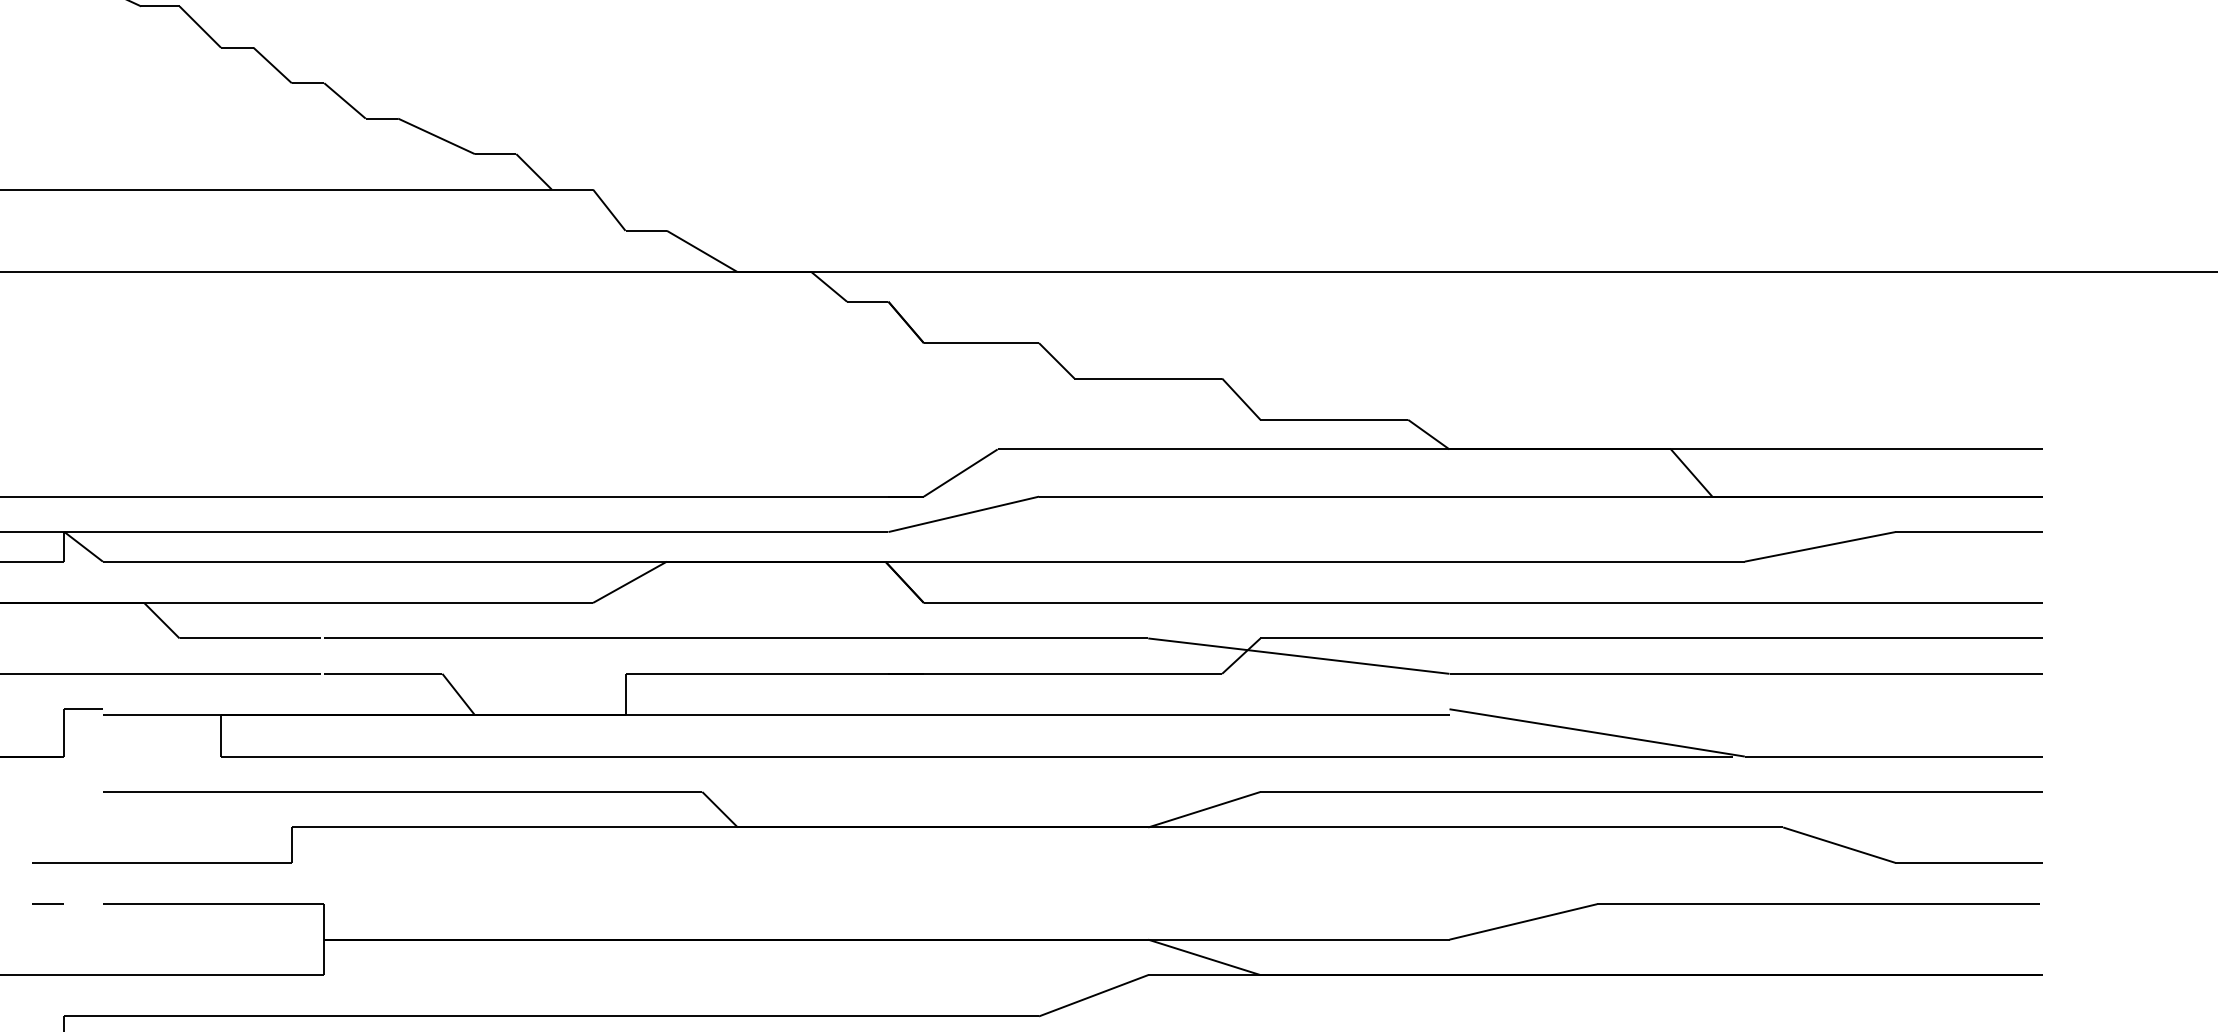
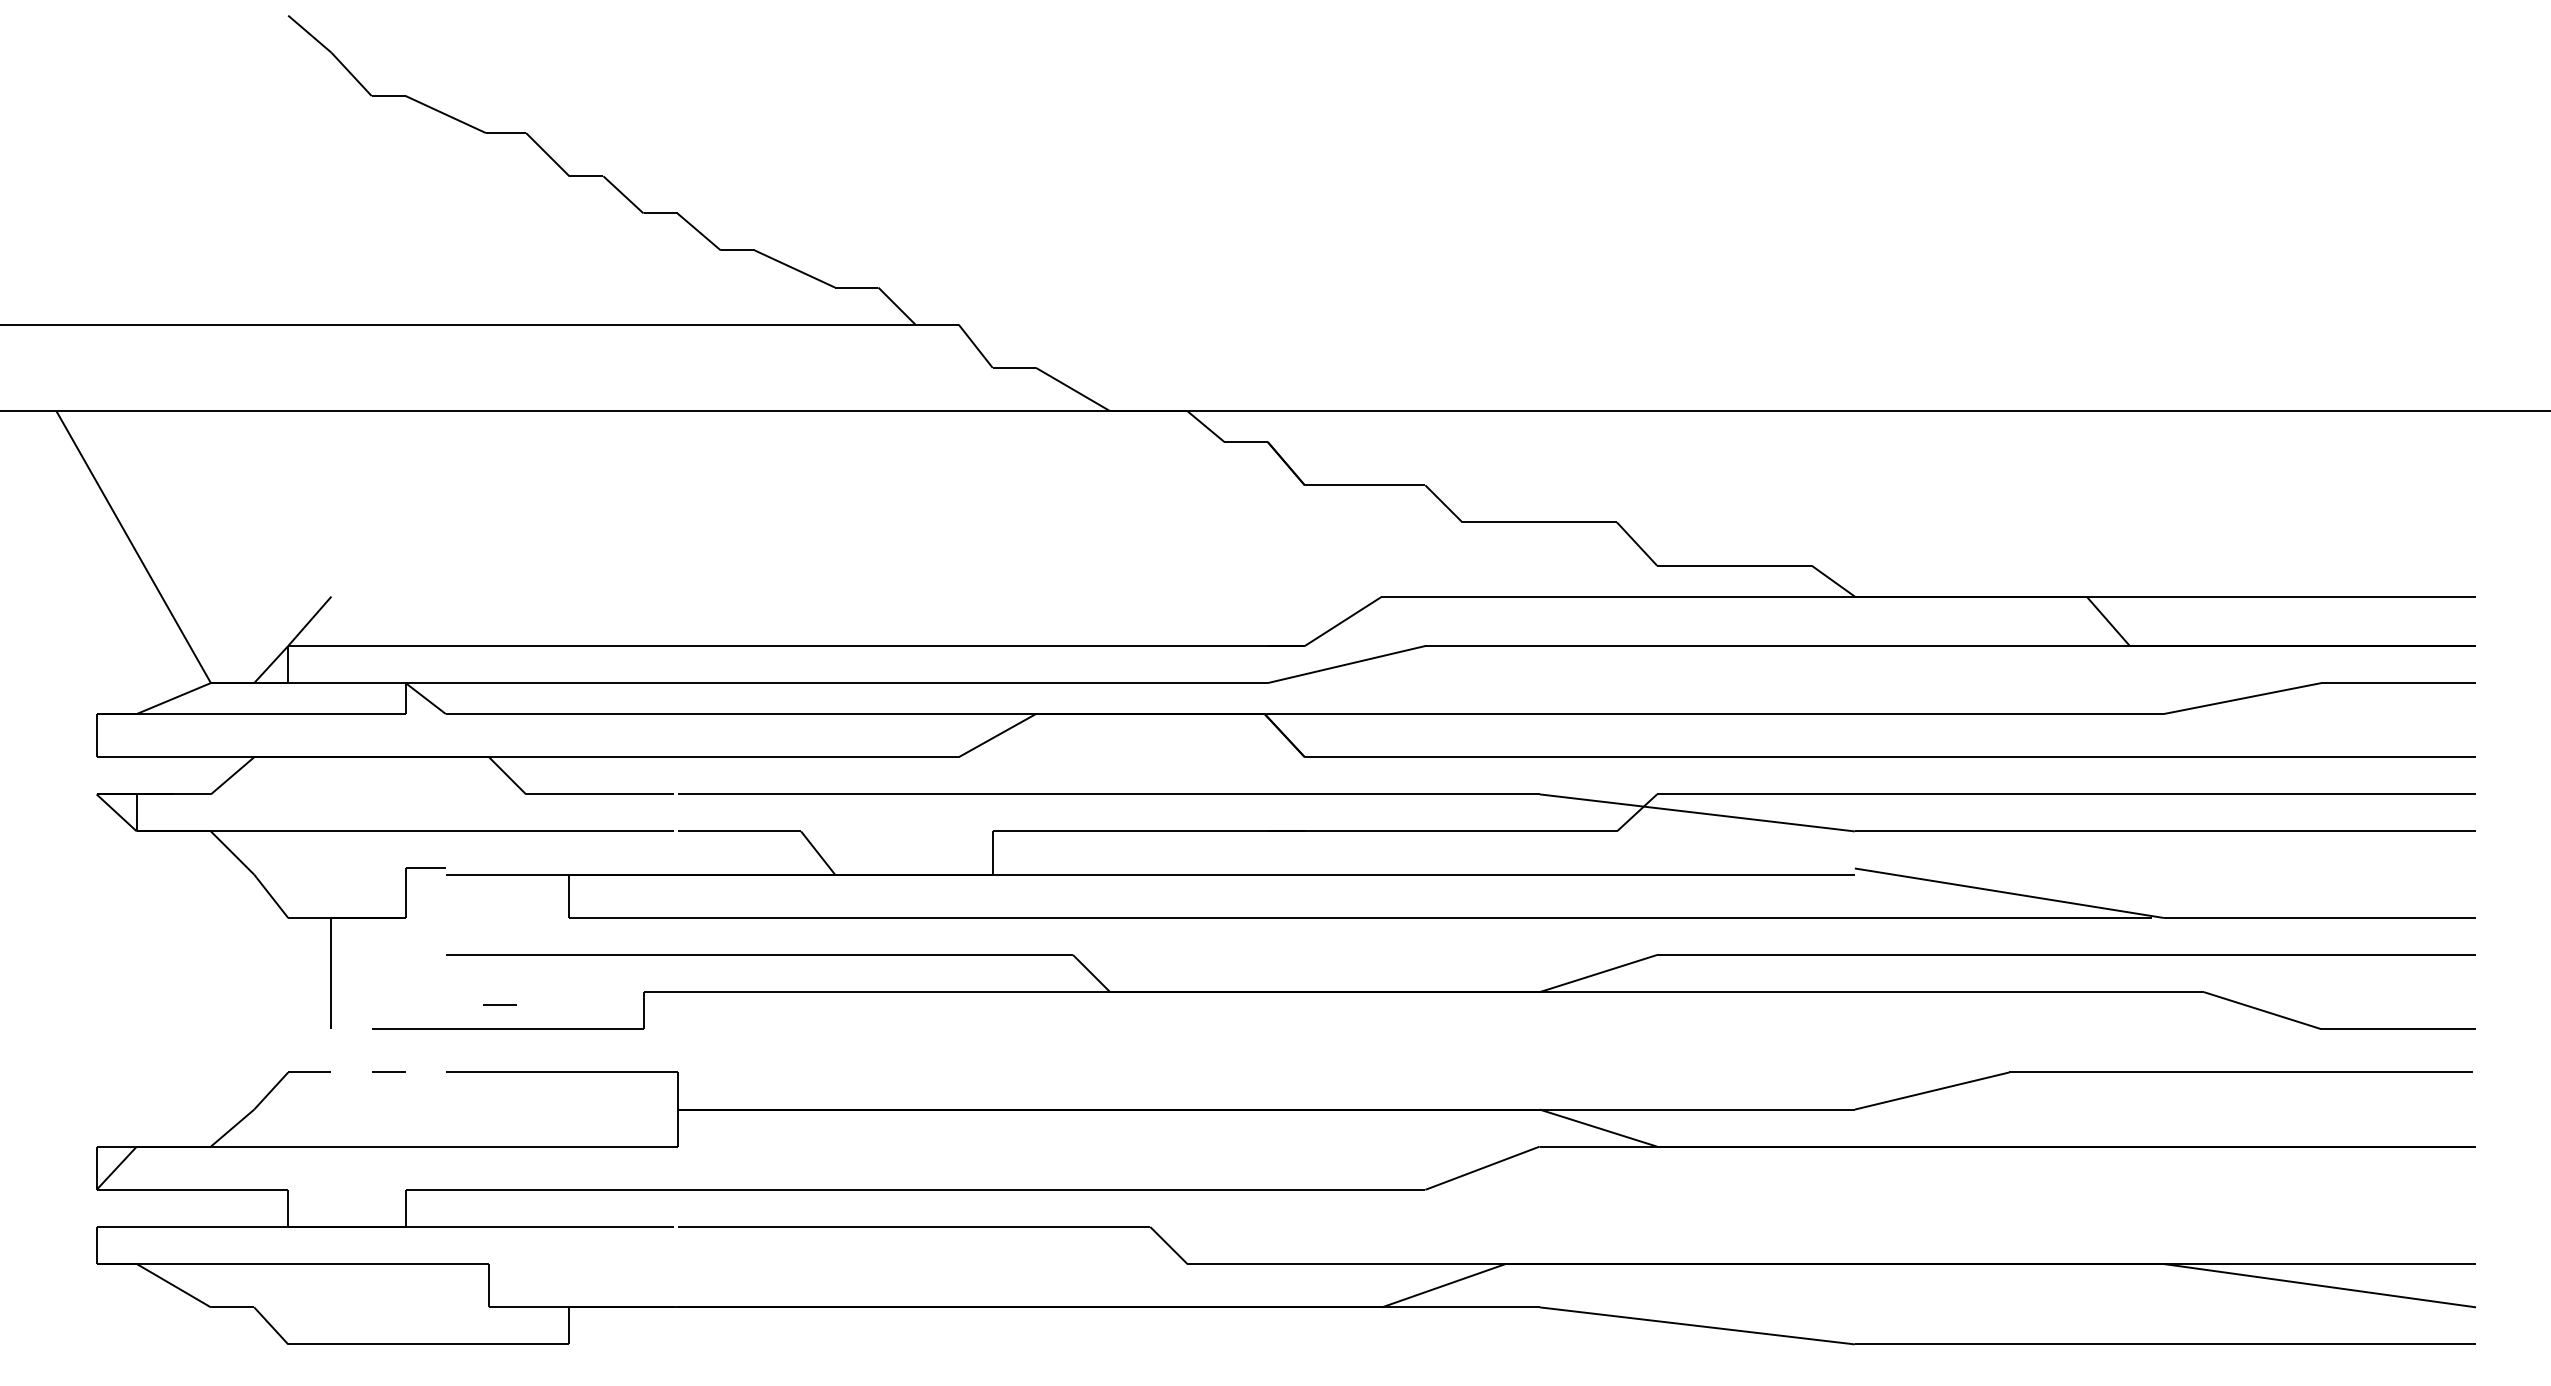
line: (154, 839) -> (499, 1004), added

